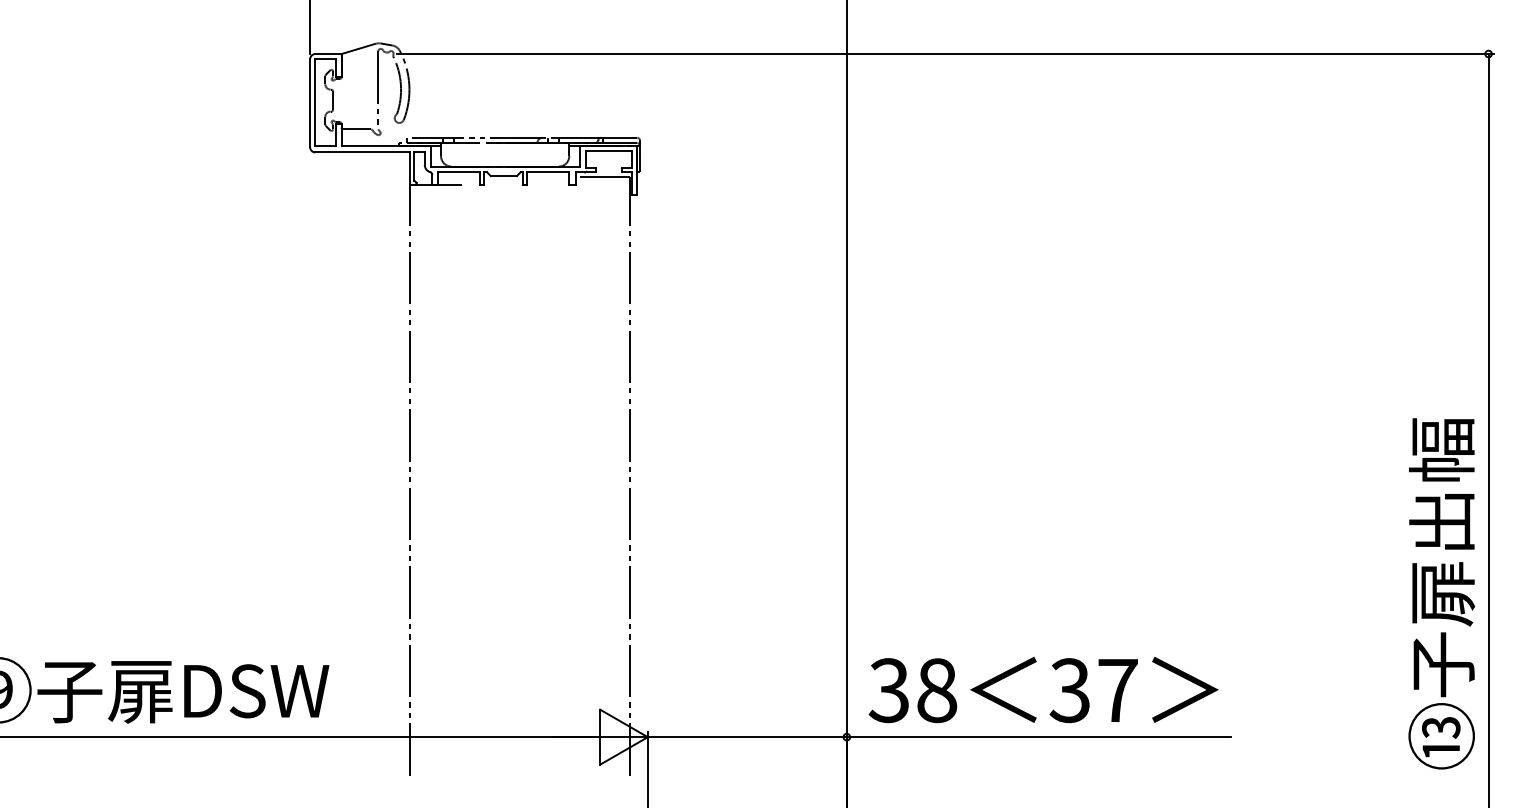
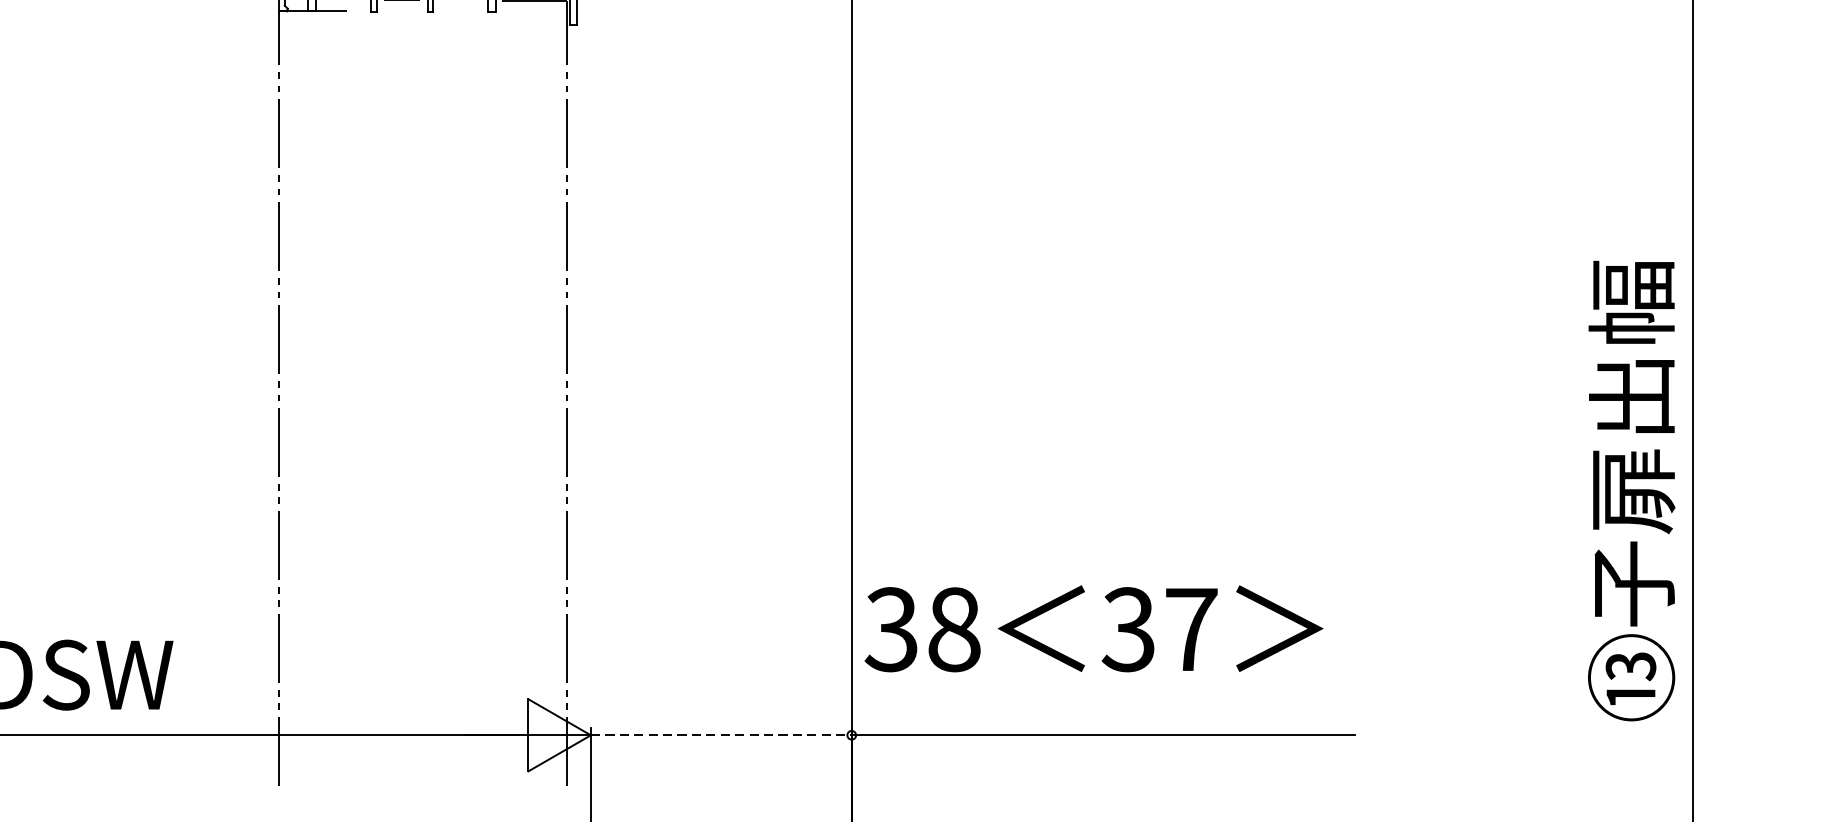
text: (1441, 593) -> (1631, 490), moved
text: (1043, 689) -> (1093, 628), moved
line: (747, 737) -> (721, 735), solid -> dashed

